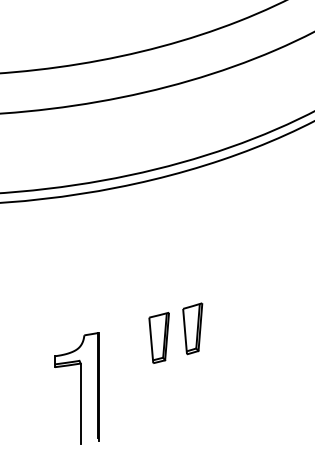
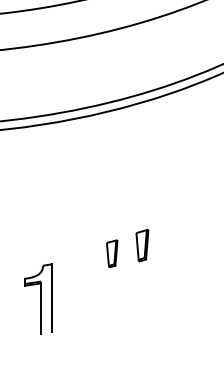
part: (192, 328) -> (142, 245), size x0.7
part: (158, 337) -> (111, 253), size x0.6
part: (76, 388) -> (38, 299), size x0.7

